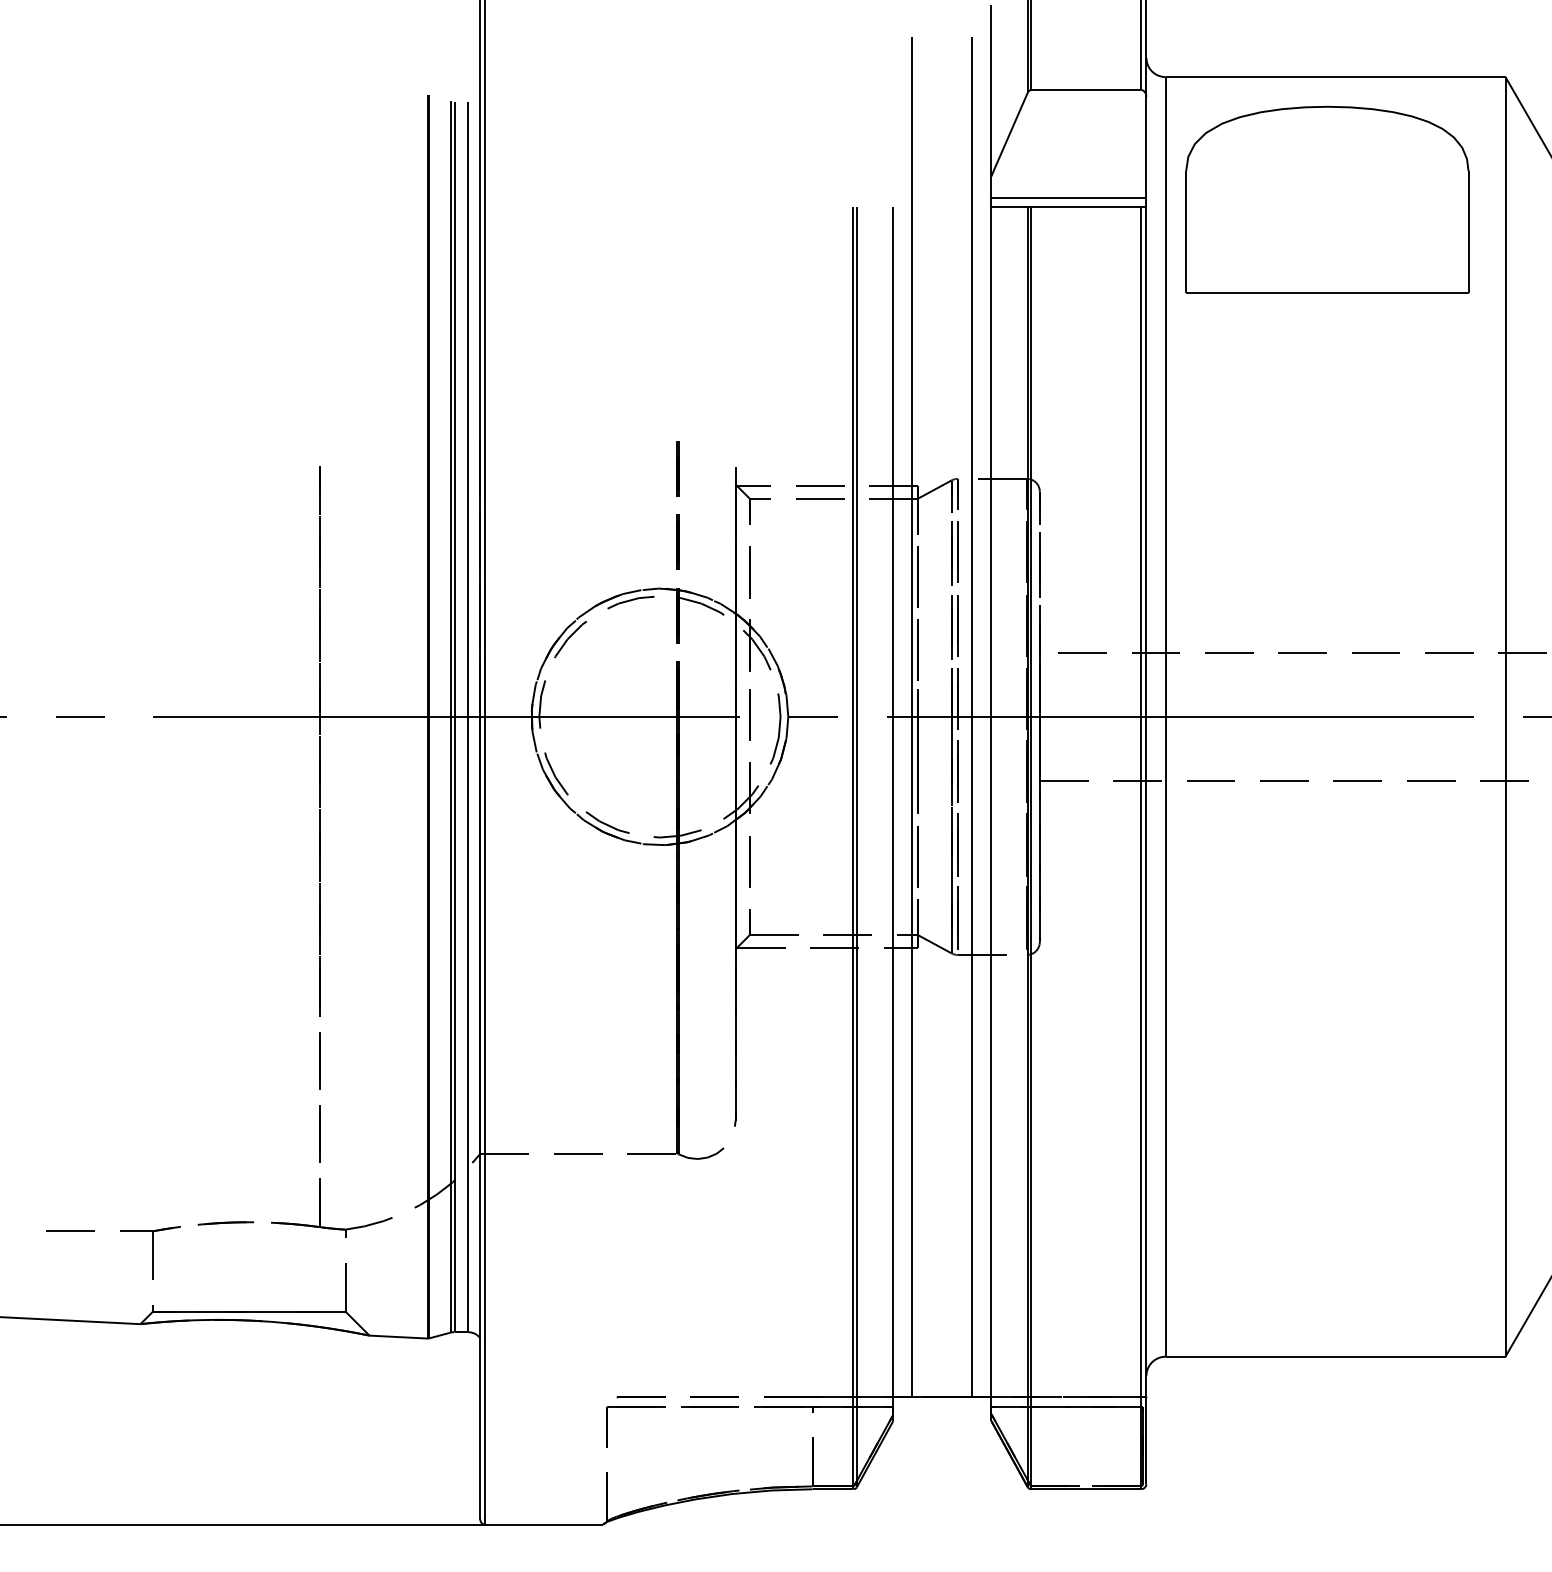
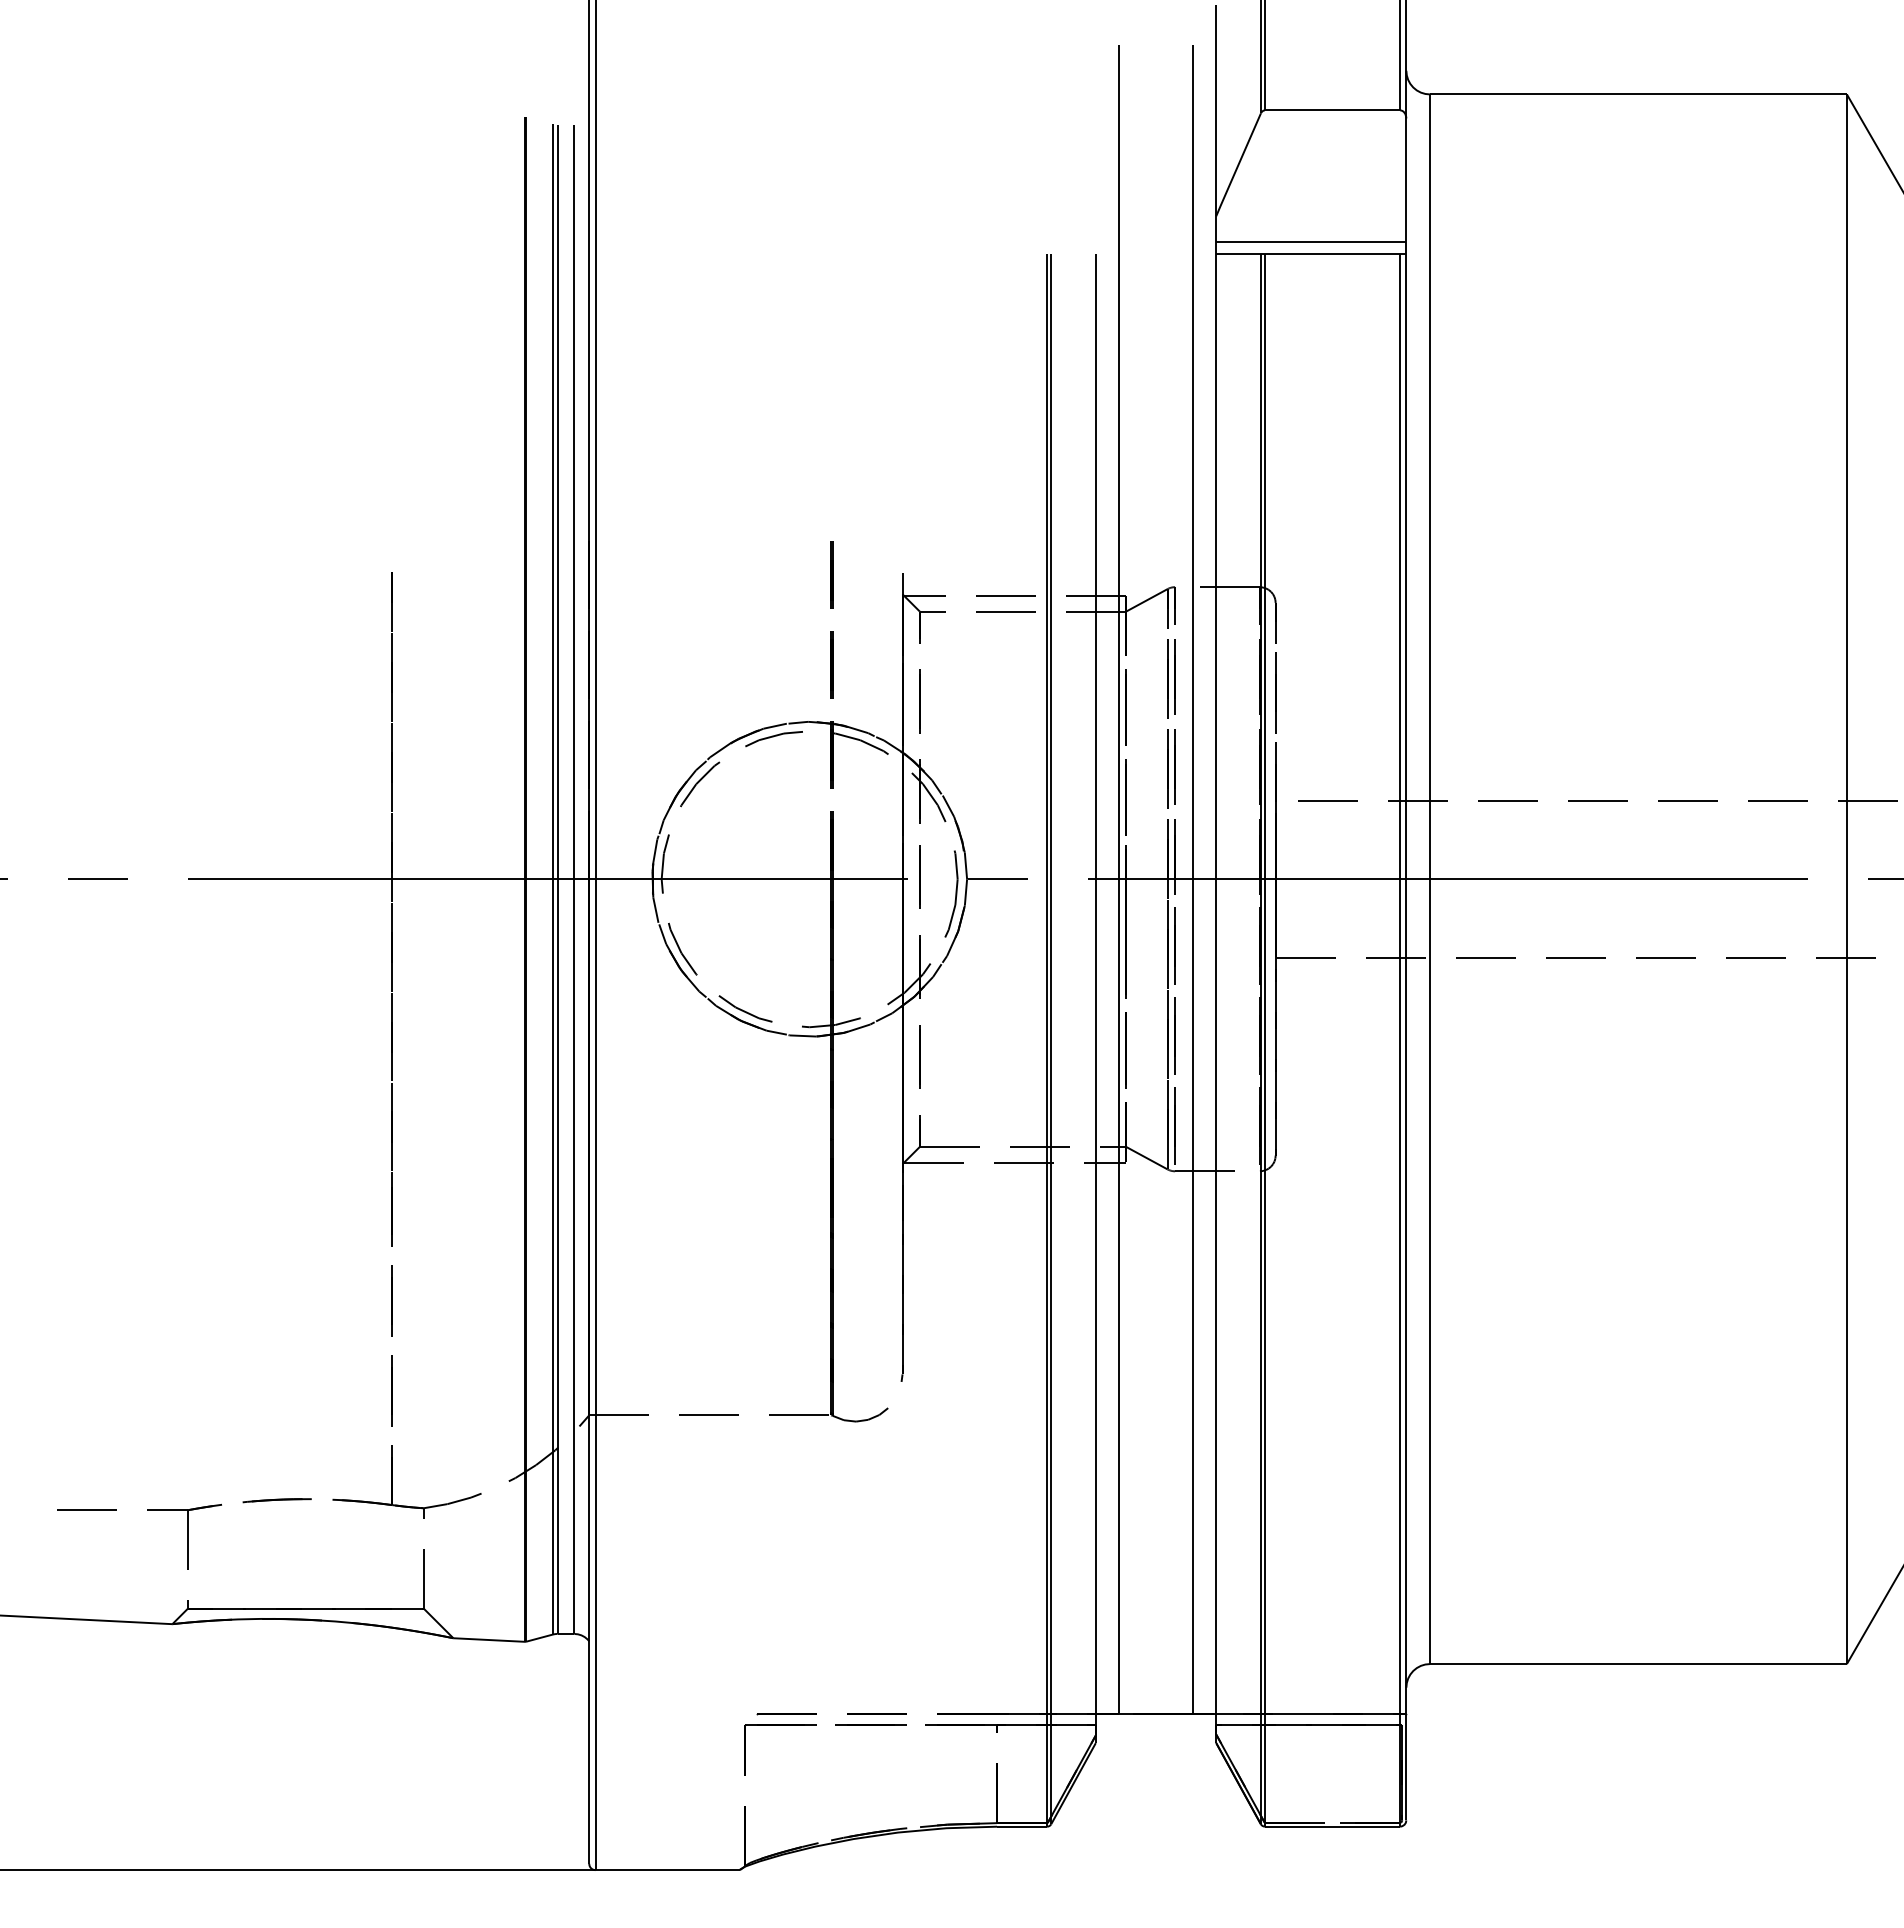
part: (1327, 199) -> (1628, 244), removed

